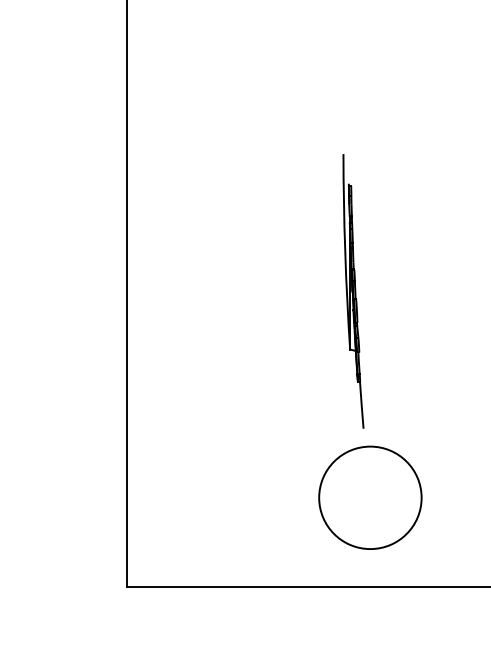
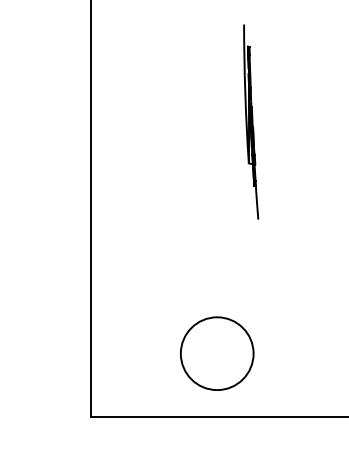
part: (353, 290) -> (251, 121), moved
circle: (370, 497) -> (217, 353), moved

